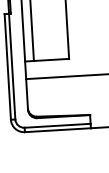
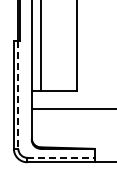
line: (12, 67) -> (18, 95), solid -> dashed
line: (57, 125) -> (60, 157), solid -> dashed

